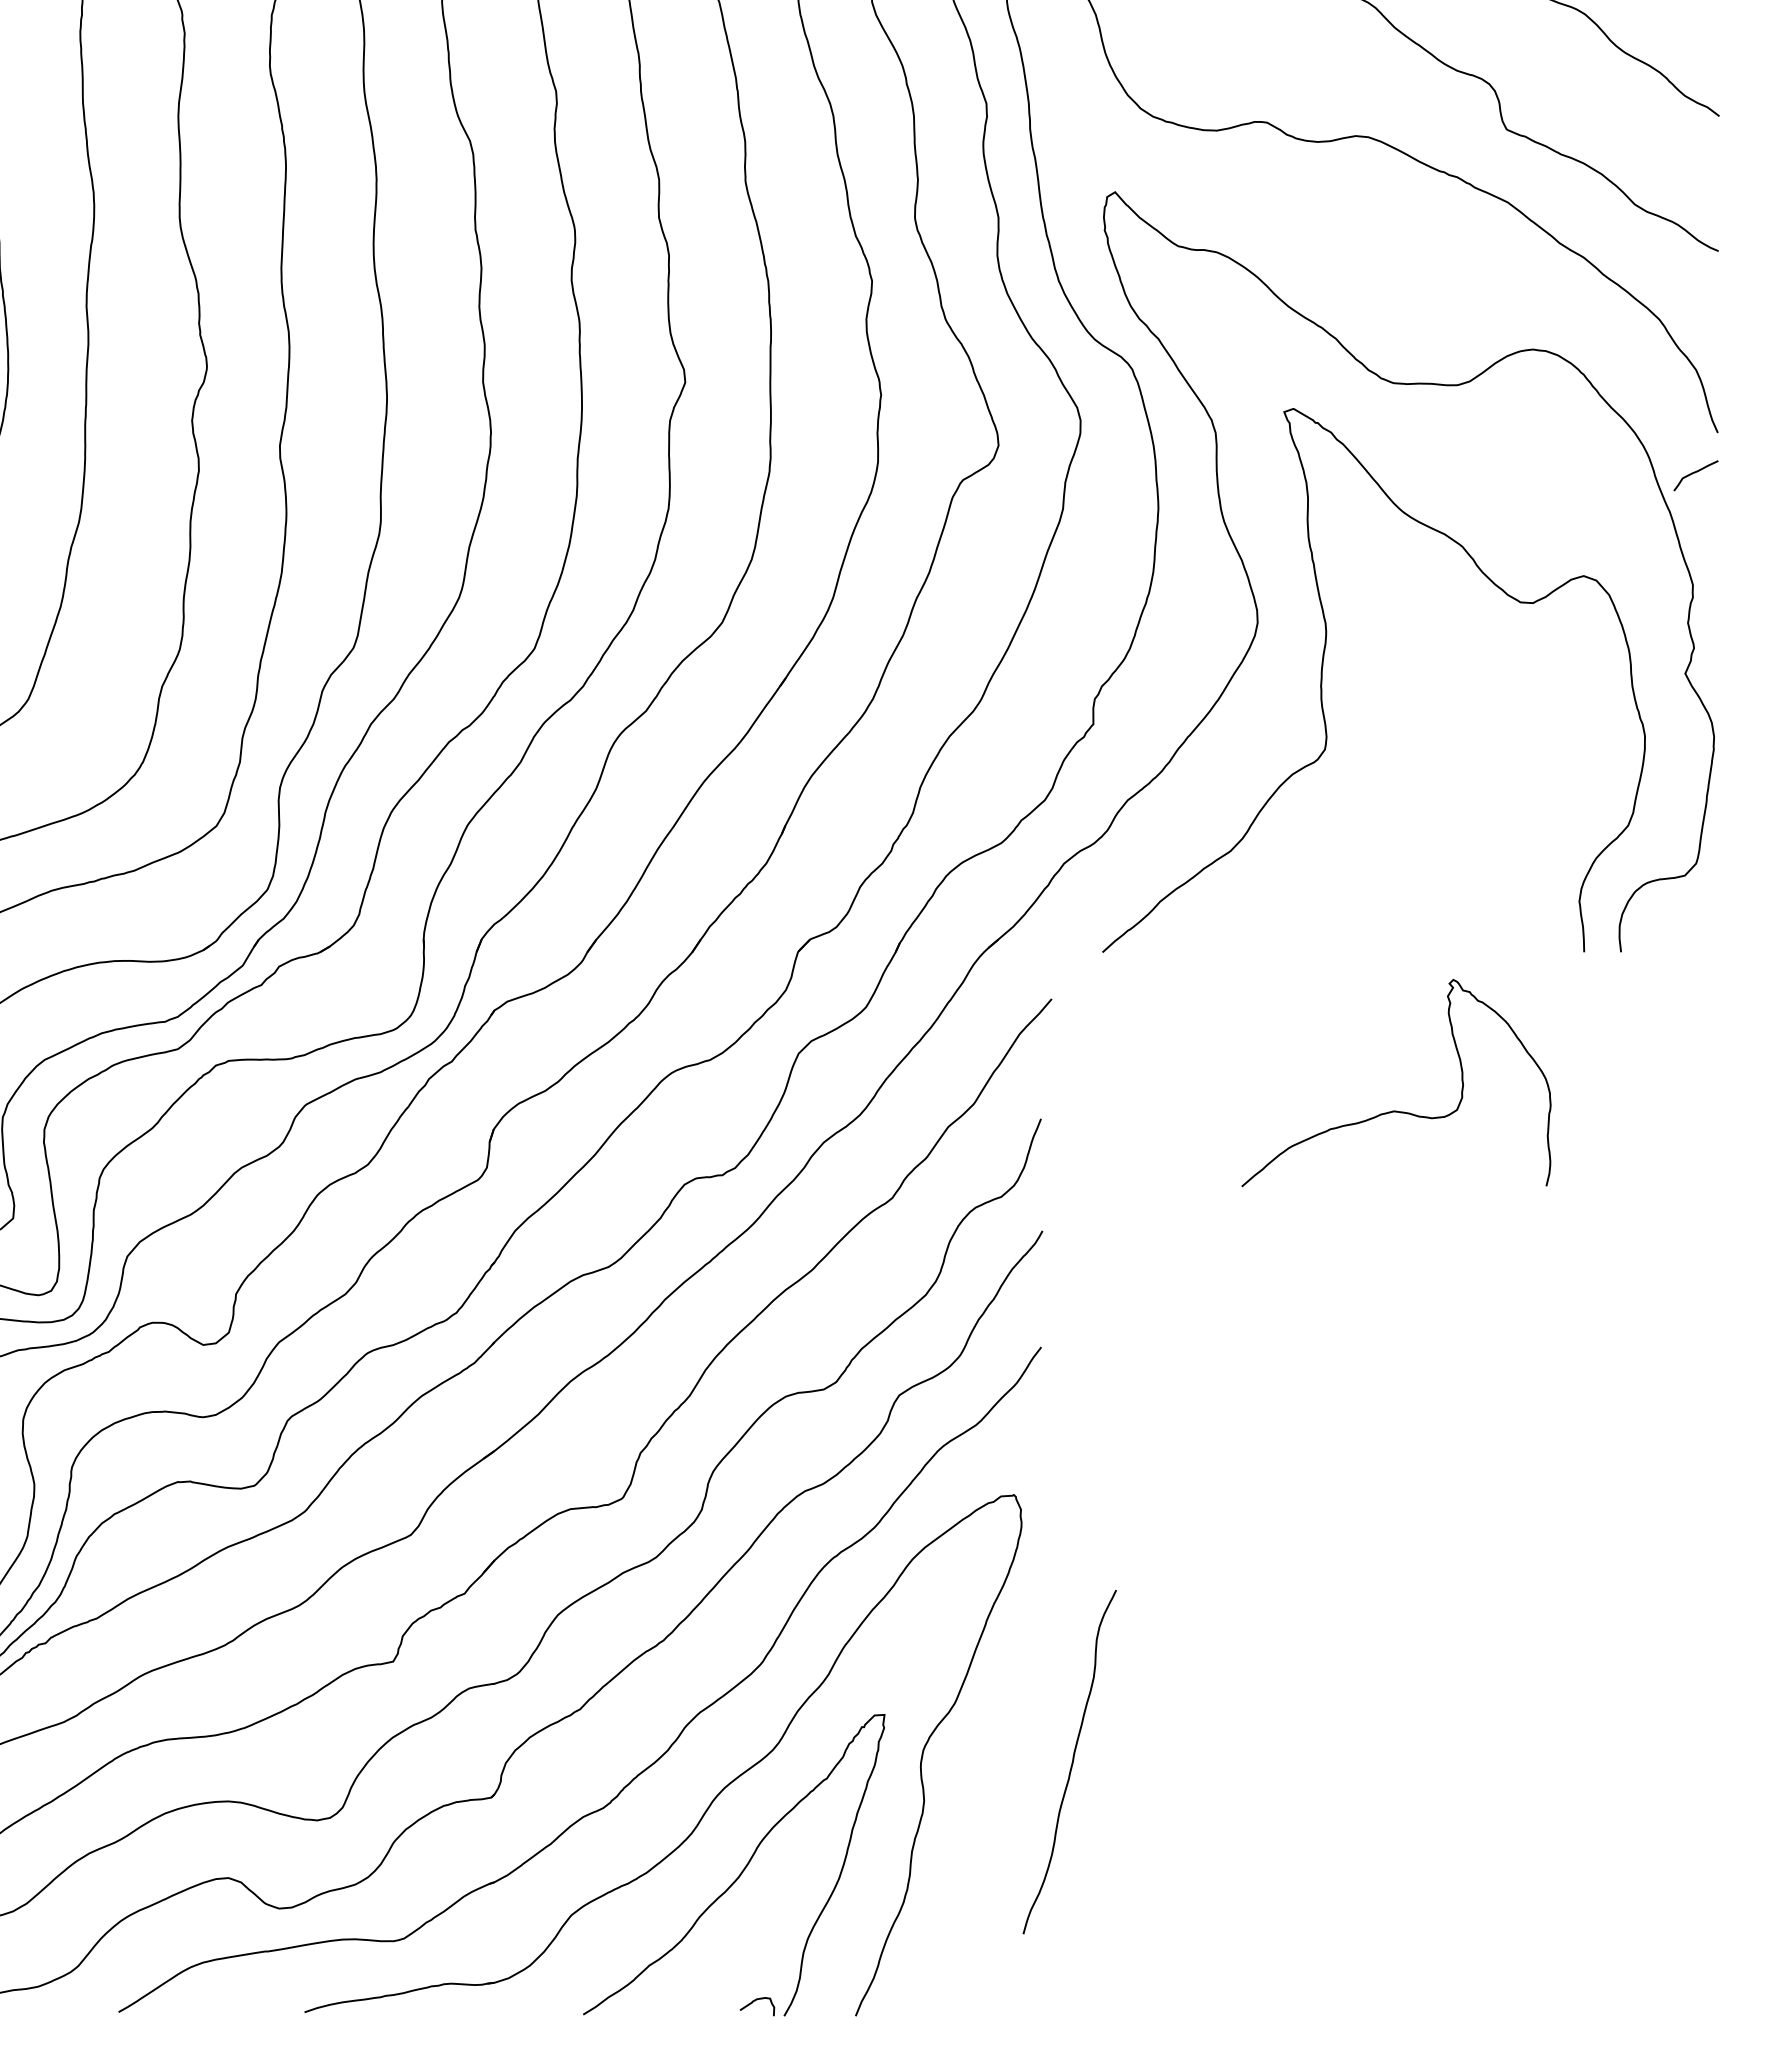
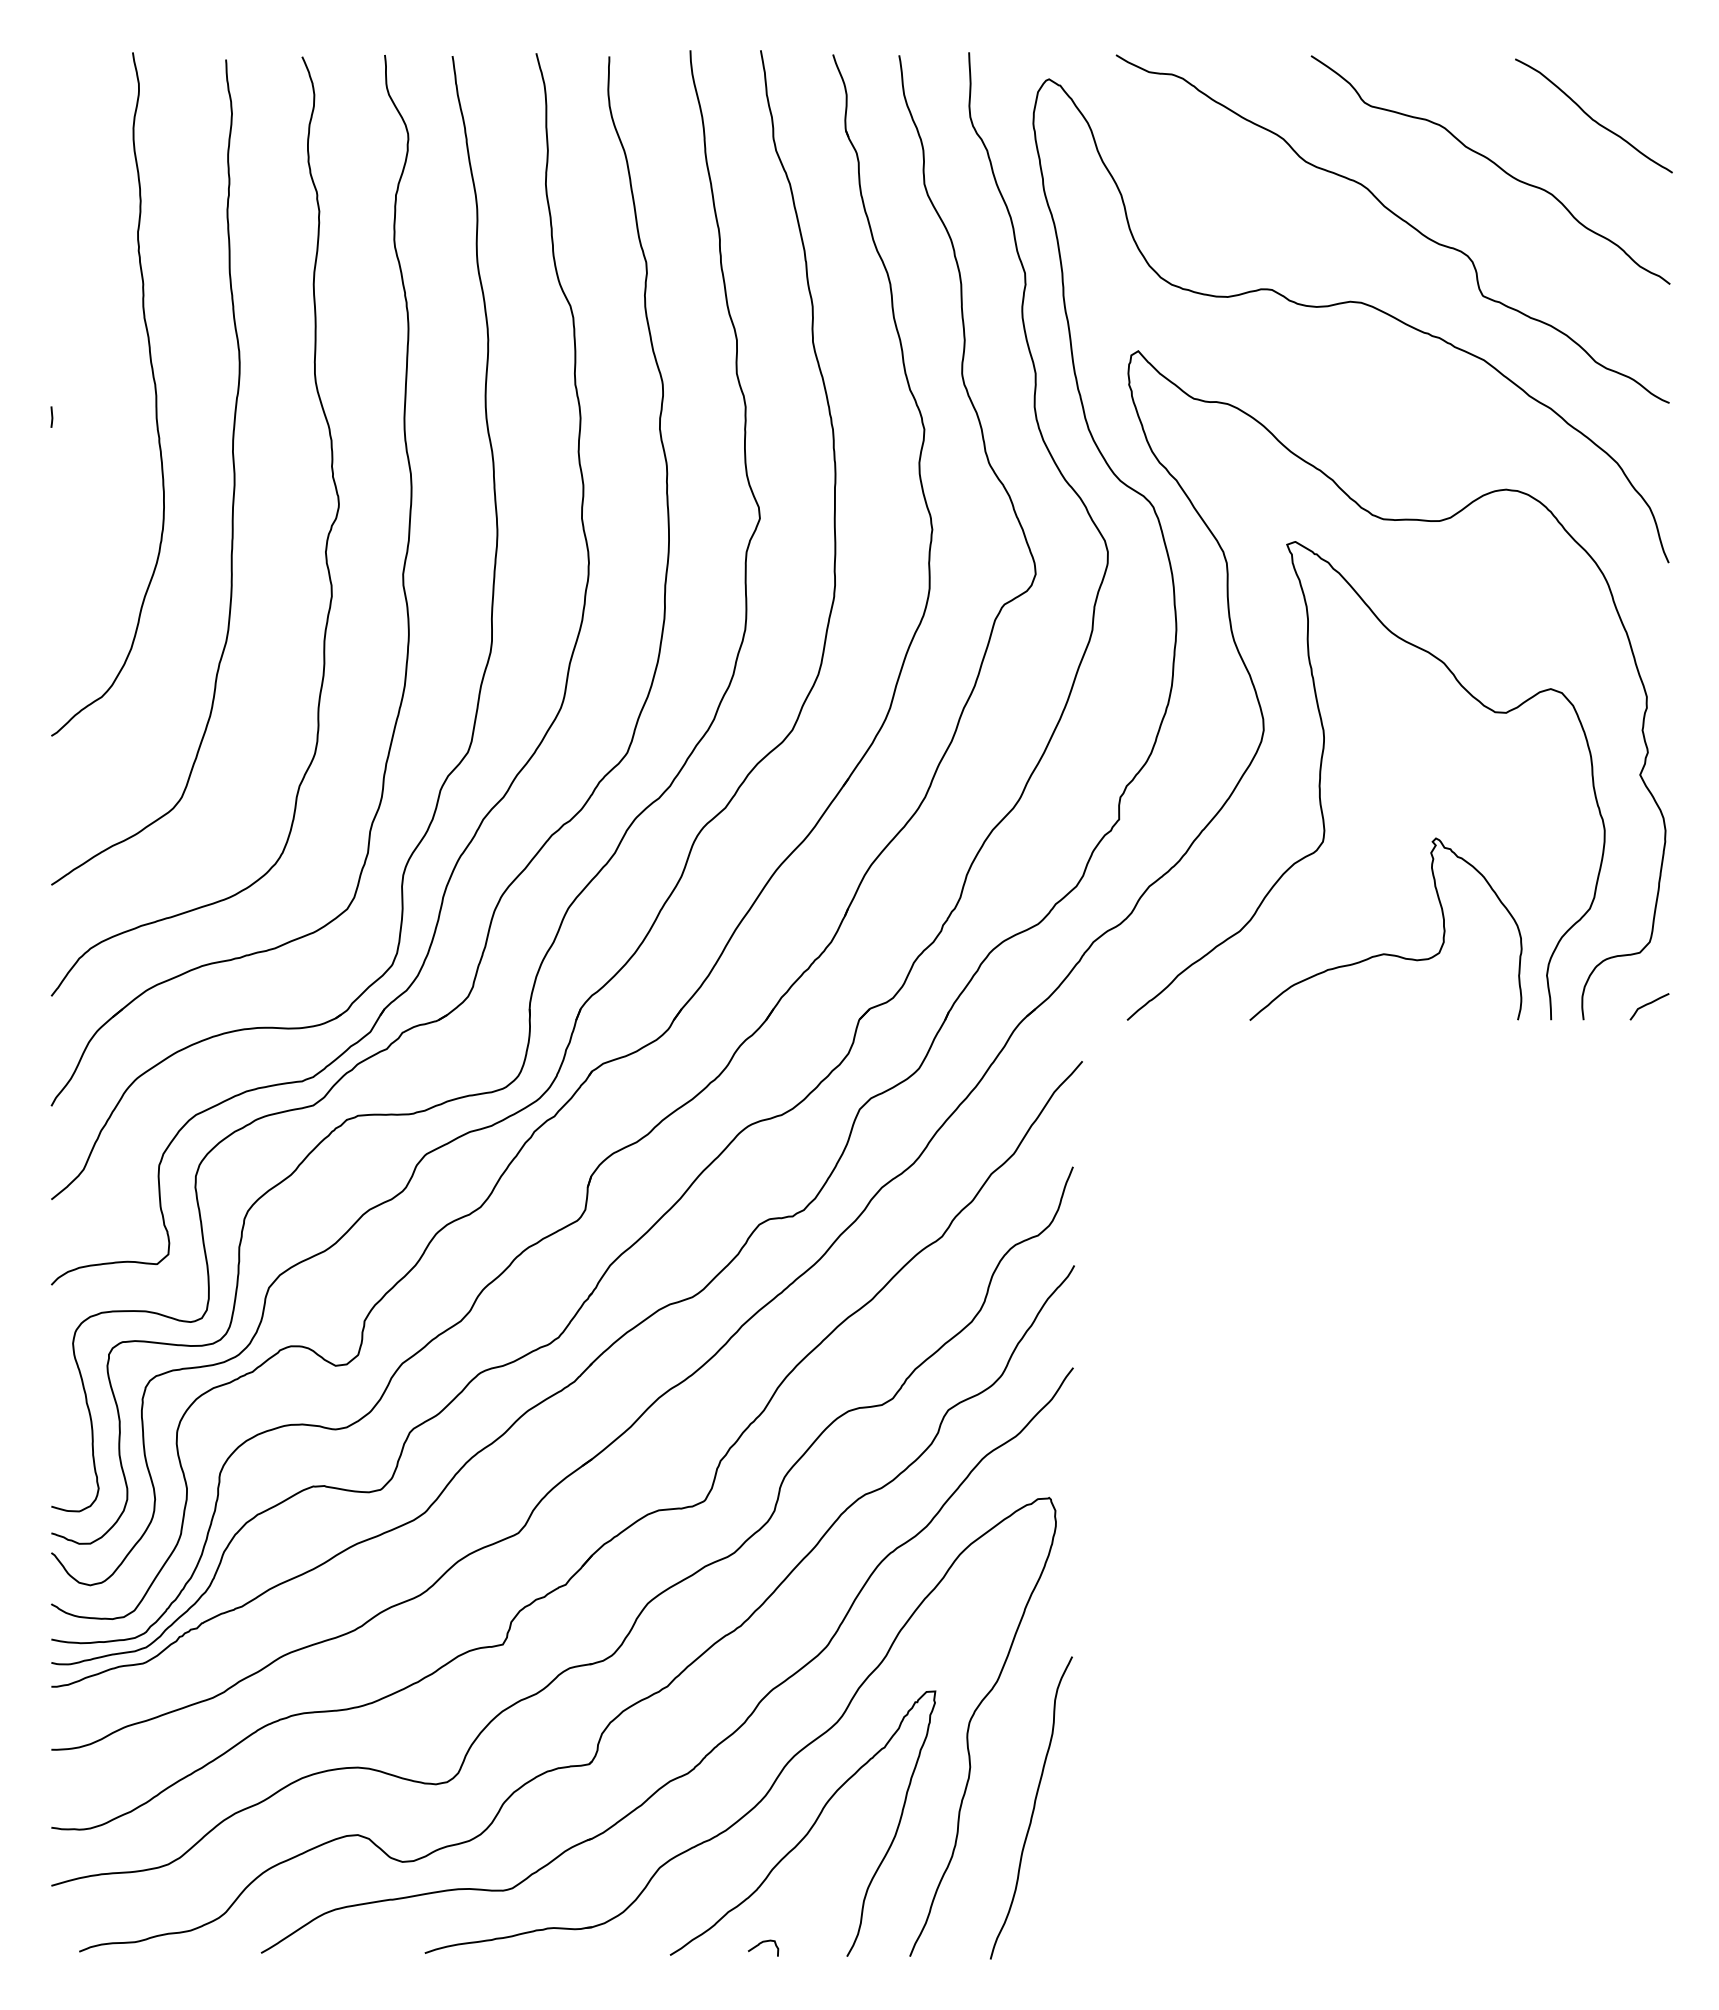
curve: (1695, 473) -> (1649, 1004), moved
curve: (1395, 1110) -> (1385, 953), moved
curve: (1071, 1763) -> (1032, 1809), moved
curve: (756, 2001) -> (762, 1943), moved

